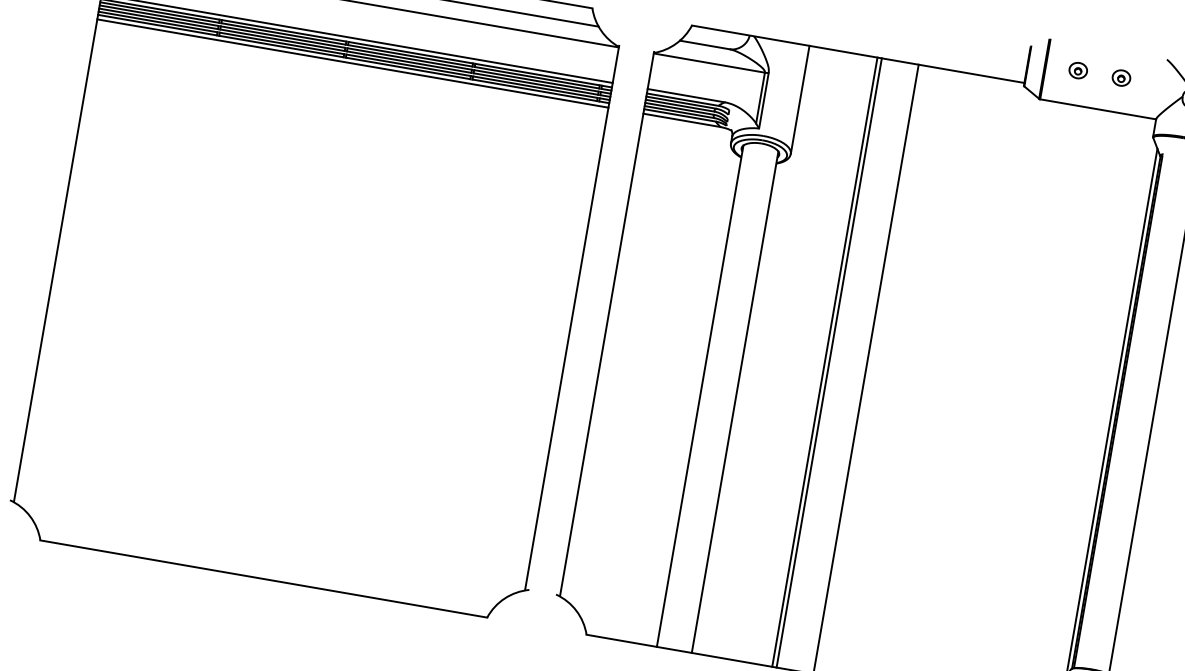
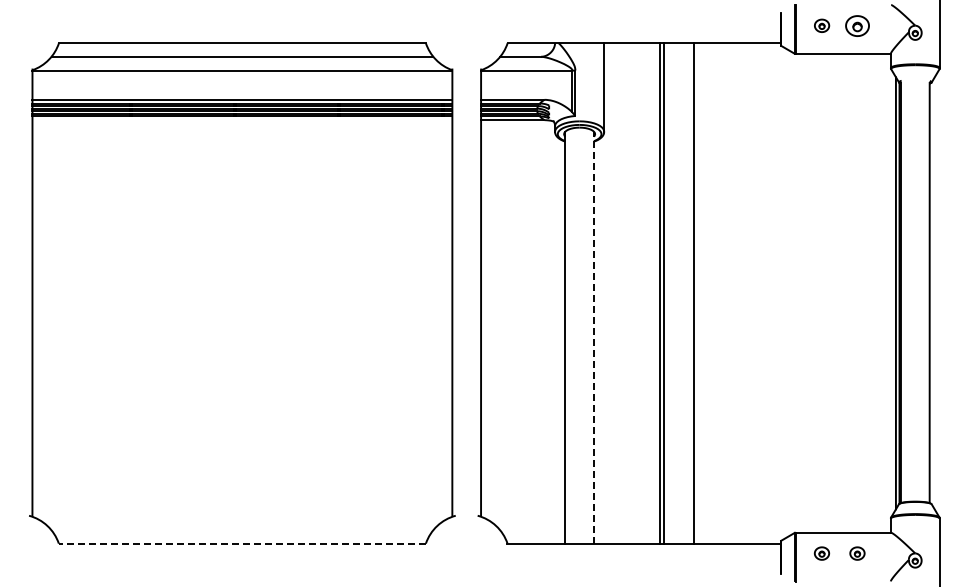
line: (352, 63) -> (242, 120), removed
part: (1121, 77) -> (857, 25), size x1.6
line: (735, 402) -> (594, 337), solid -> dashed
line: (263, 578) -> (242, 543), solid -> dashed

